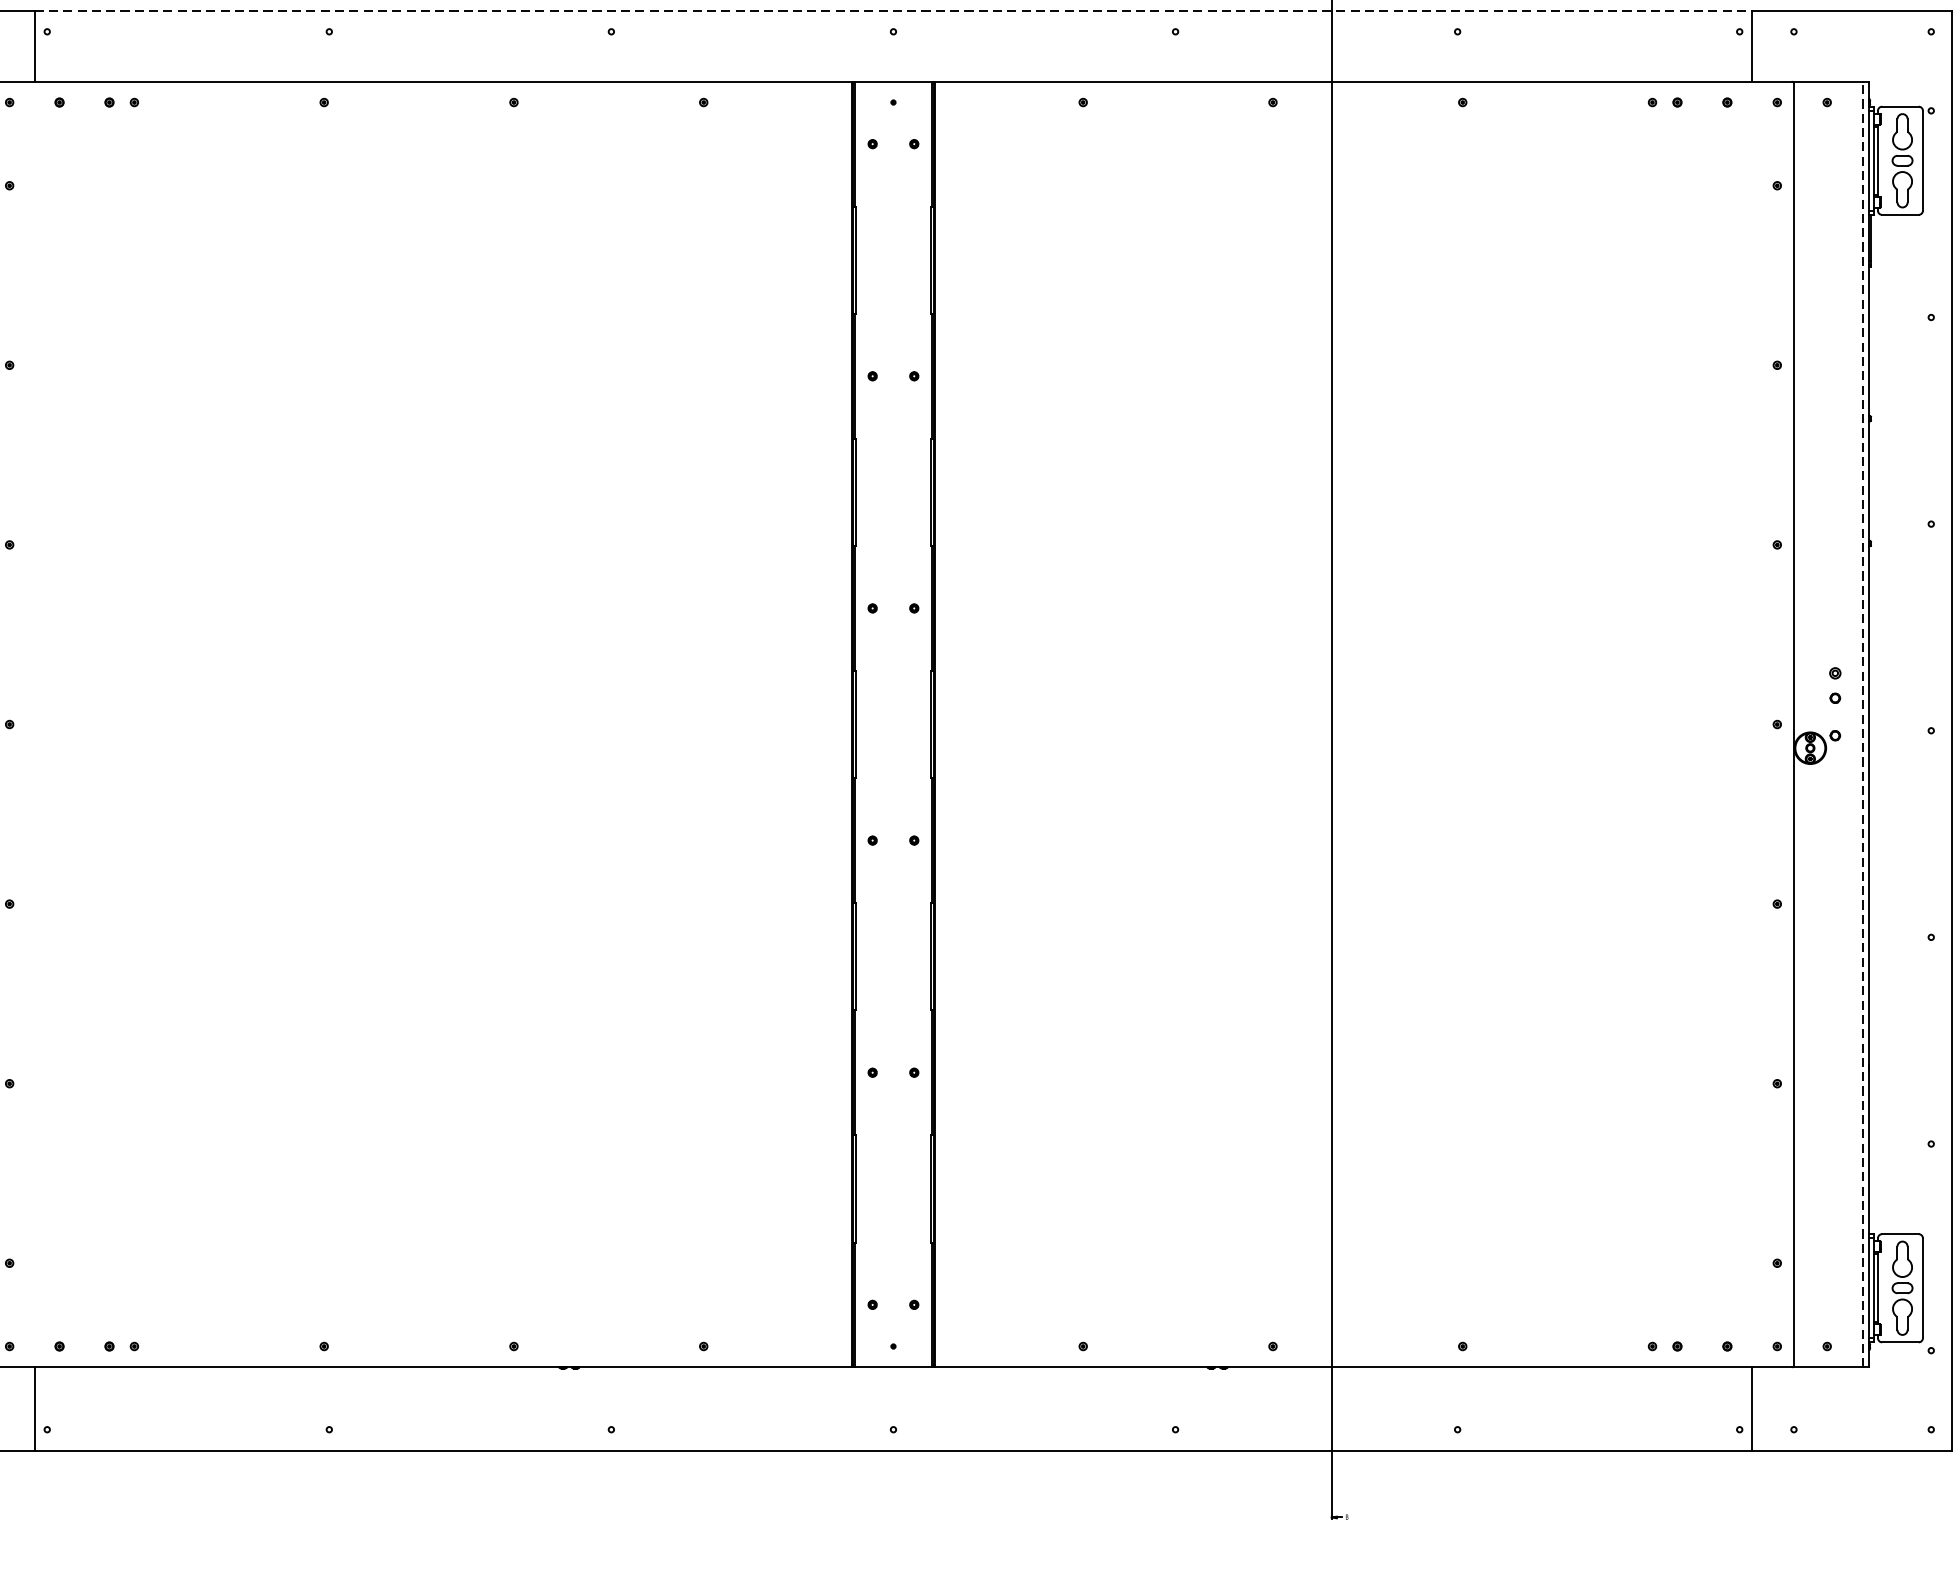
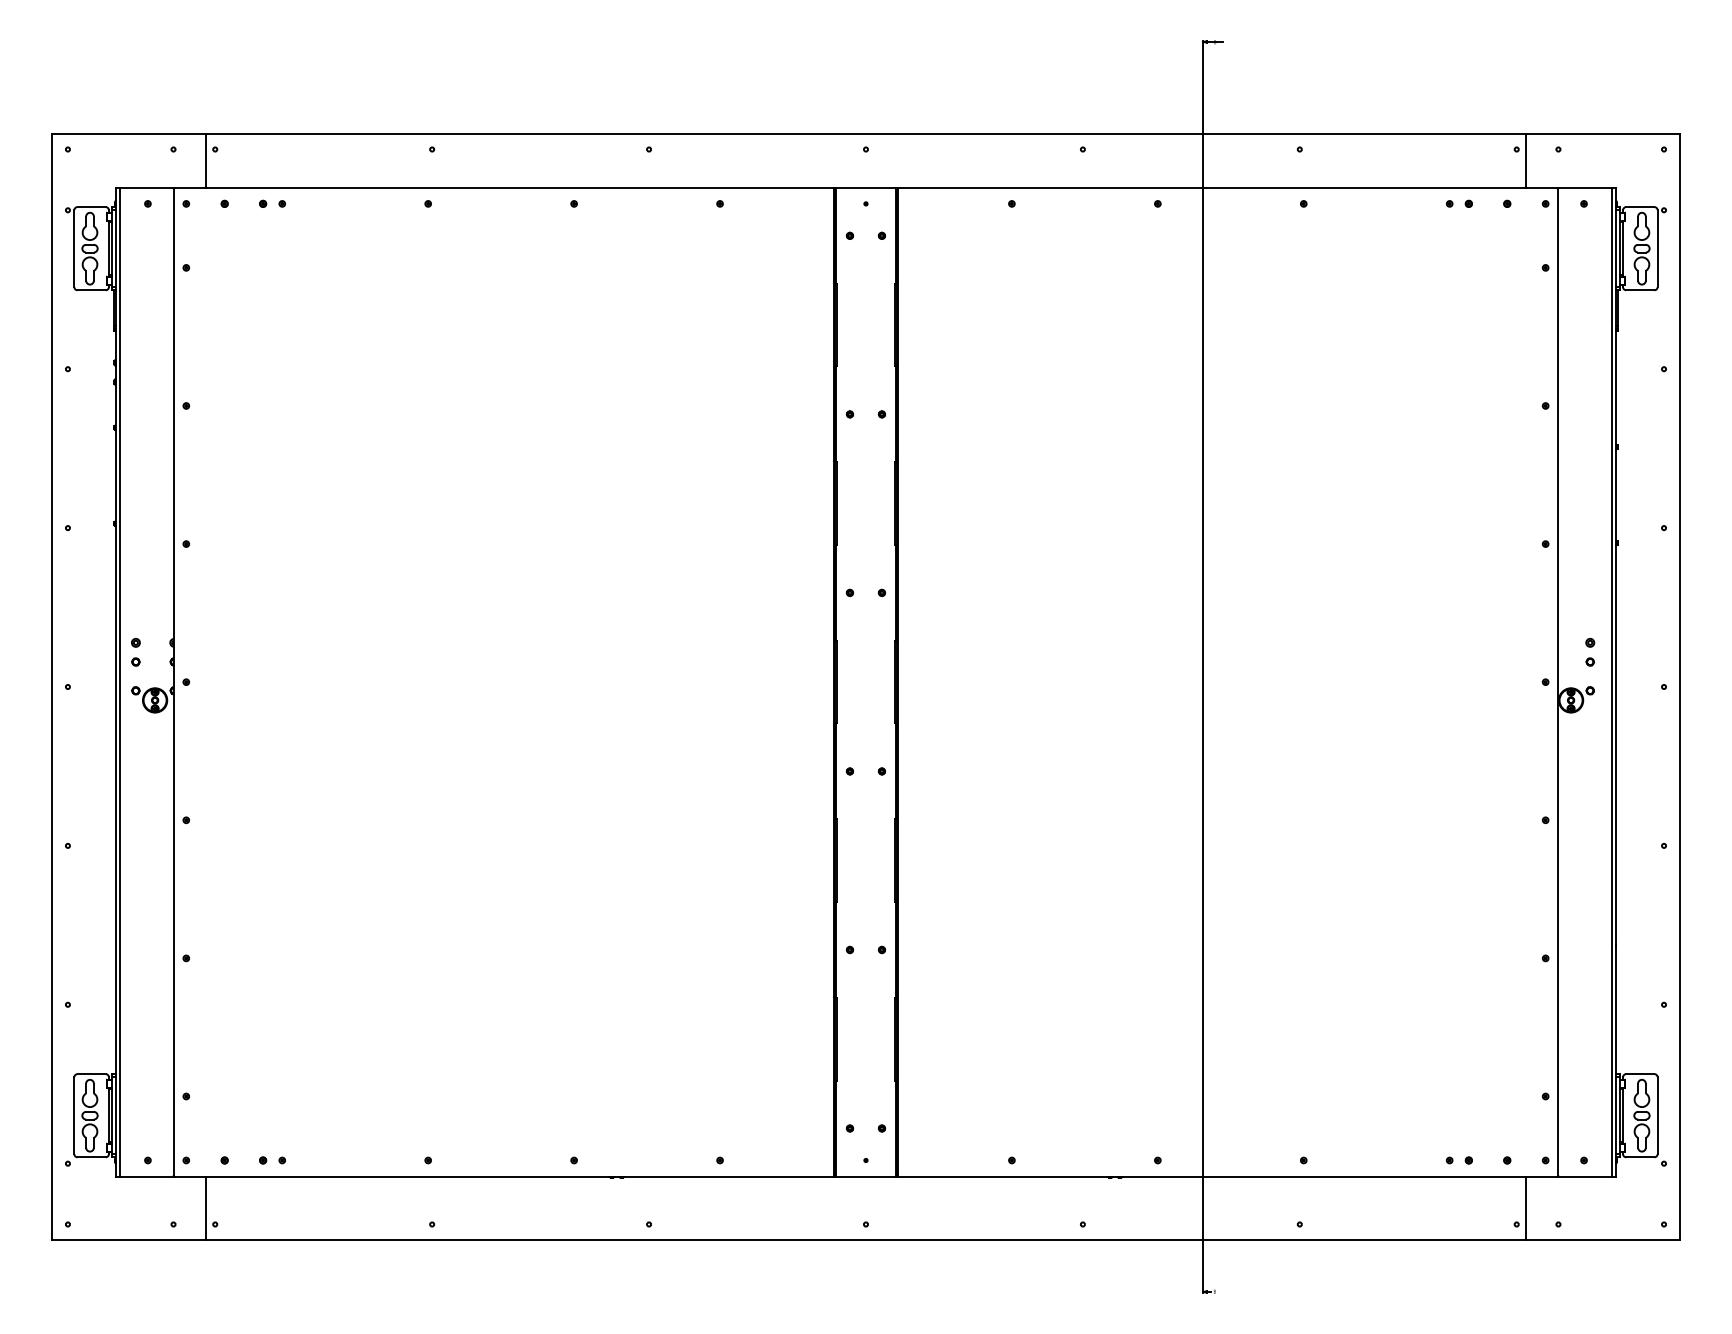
line: (894, 10) -> (866, 133), dashed -> solid
line: (1862, 723) -> (1611, 681), dashed -> solid

